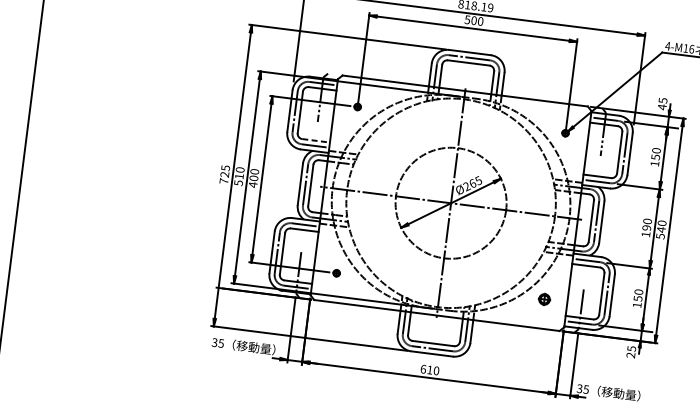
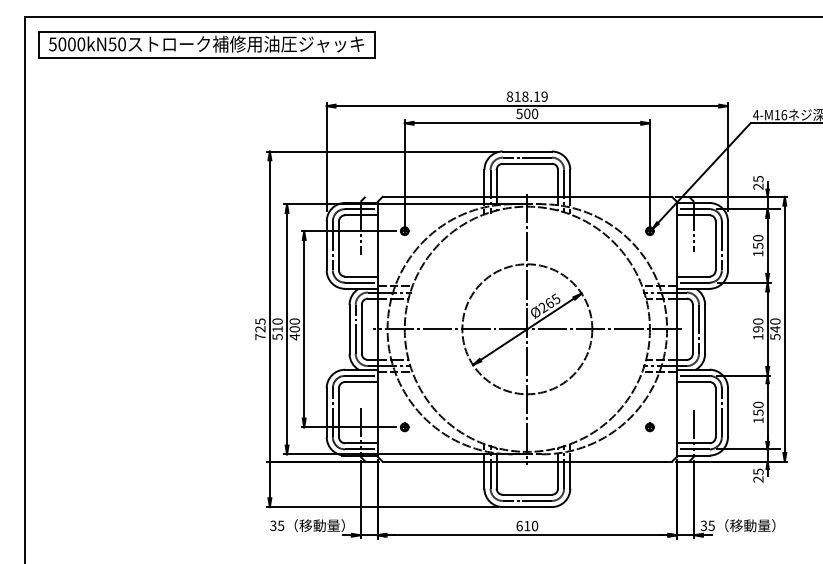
text: (662, 106) -> (758, 186), 45 -> 25
line: (316, 140) -> (361, 276), dashed -> solid
part: (544, 299) -> (649, 427), size x0.62

